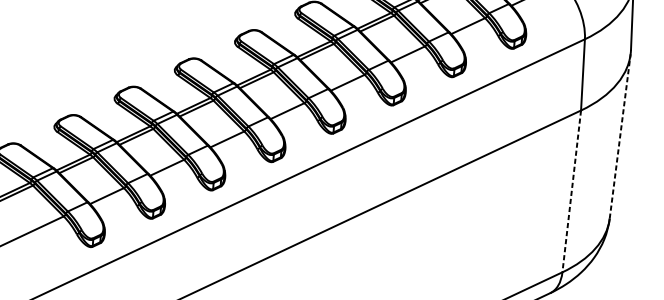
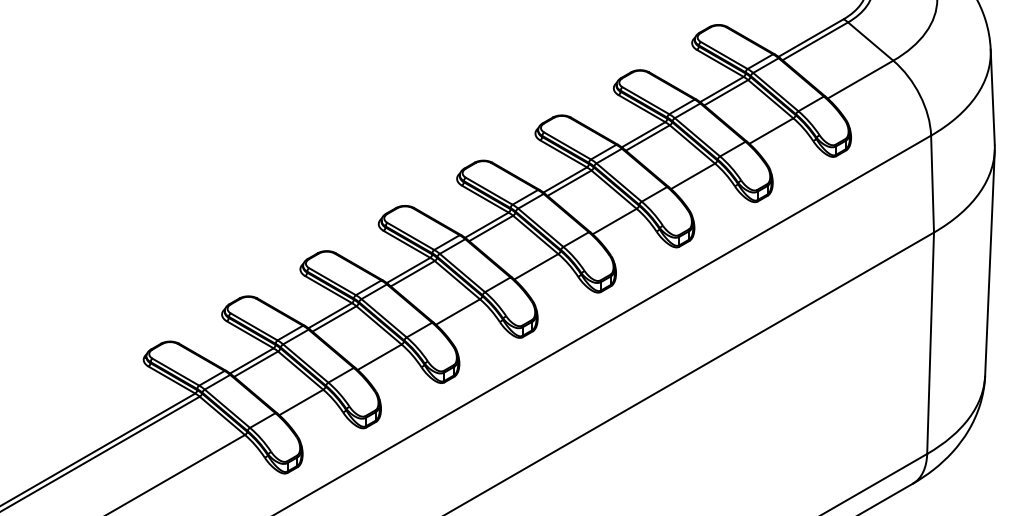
line: (619, 136) -> (989, 263), dashed -> solid
line: (571, 191) -> (930, 343), dashed -> solid

